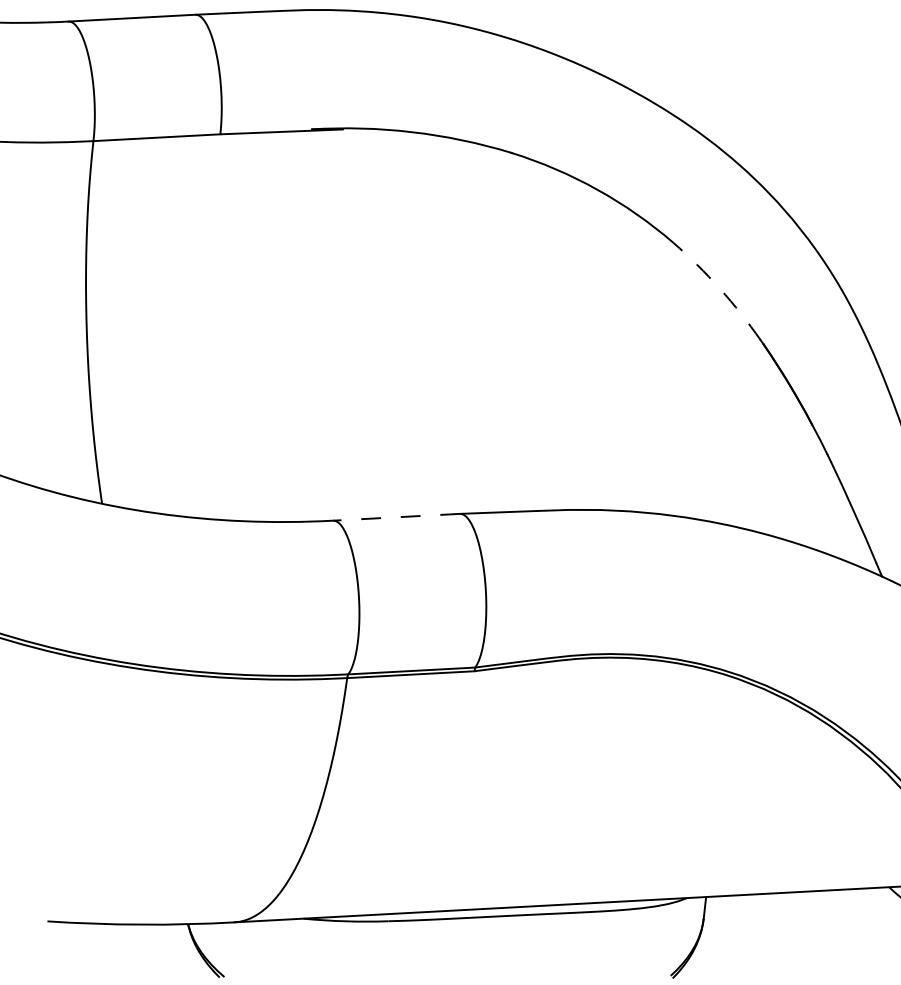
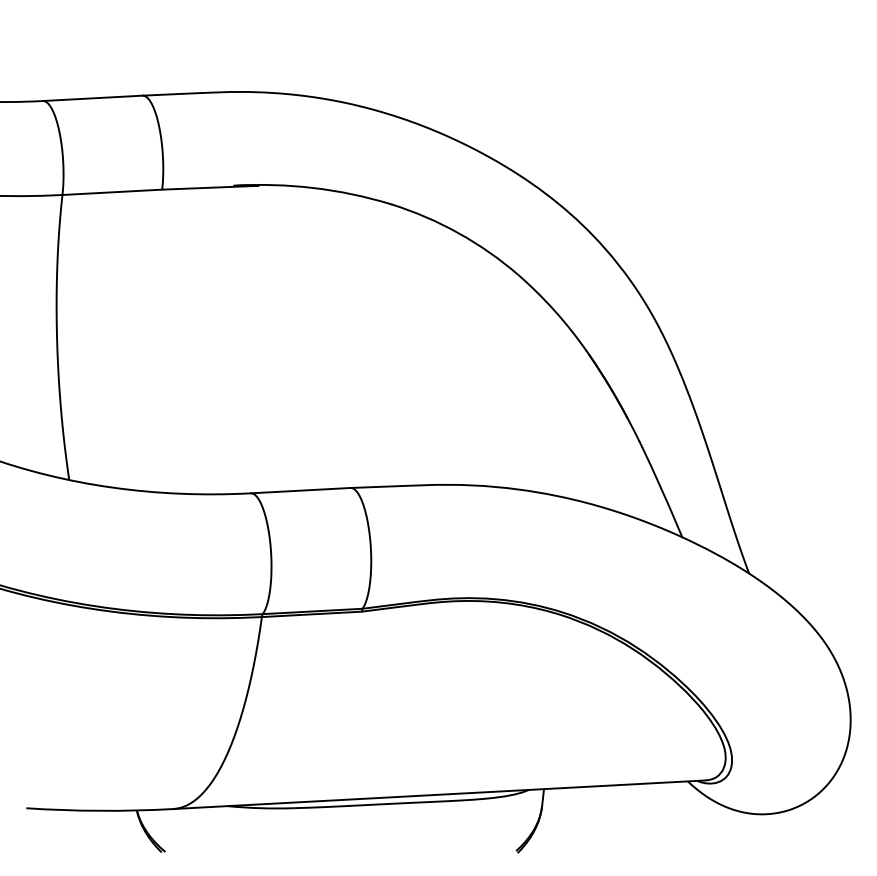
arc: (719, 288) -> (554, 310), dashed -> solid
line: (396, 517) -> (300, 490), dashed -> solid

